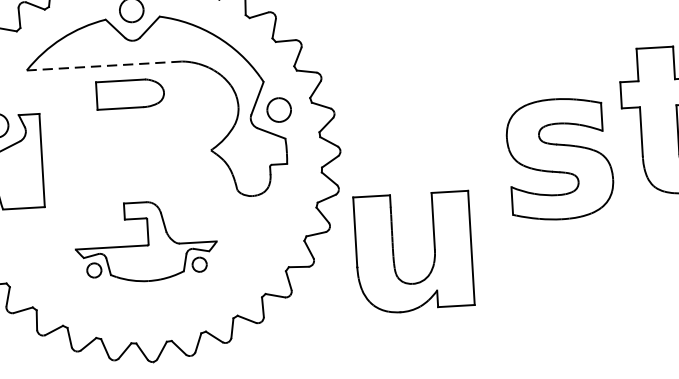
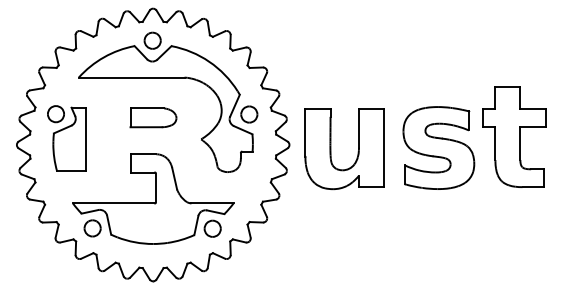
line: (103, 65) -> (131, 77), dashed -> solid
part: (130, 93) -> (153, 117), moved
part: (559, 158) -> (438, 147), moved
part: (146, 240) -> (153, 198), size x1.67
part: (394, 254) -> (331, 149), moved

